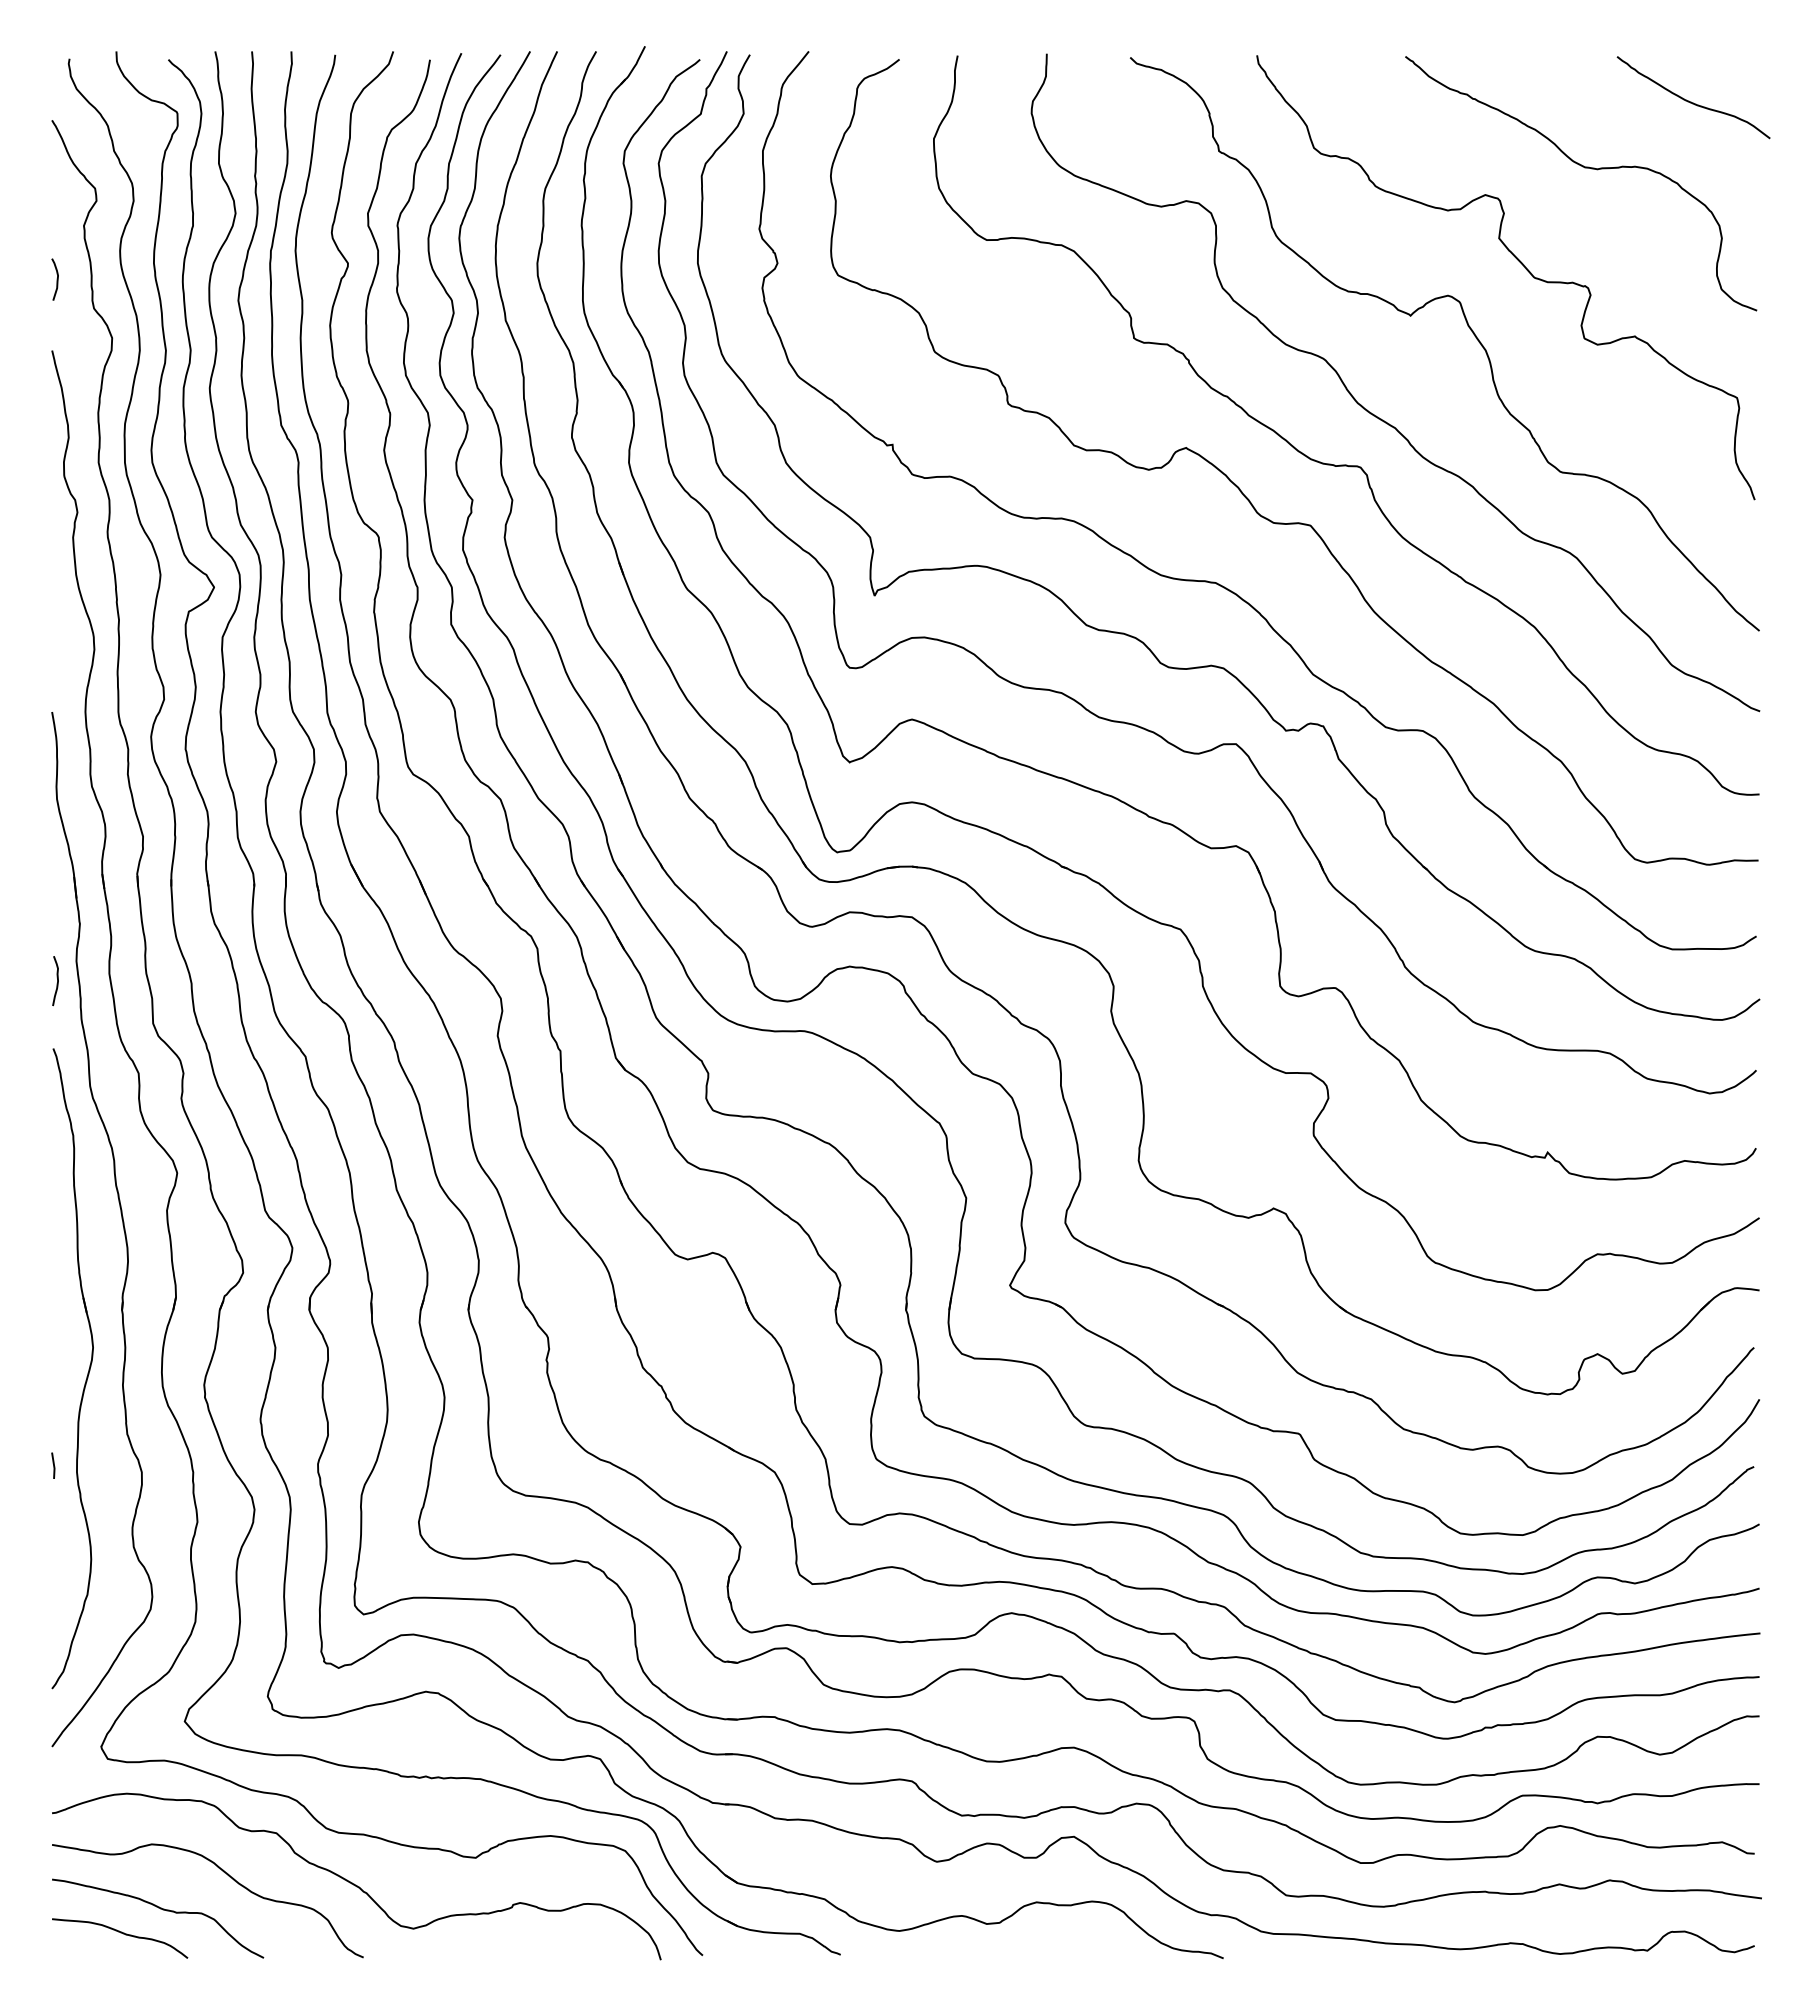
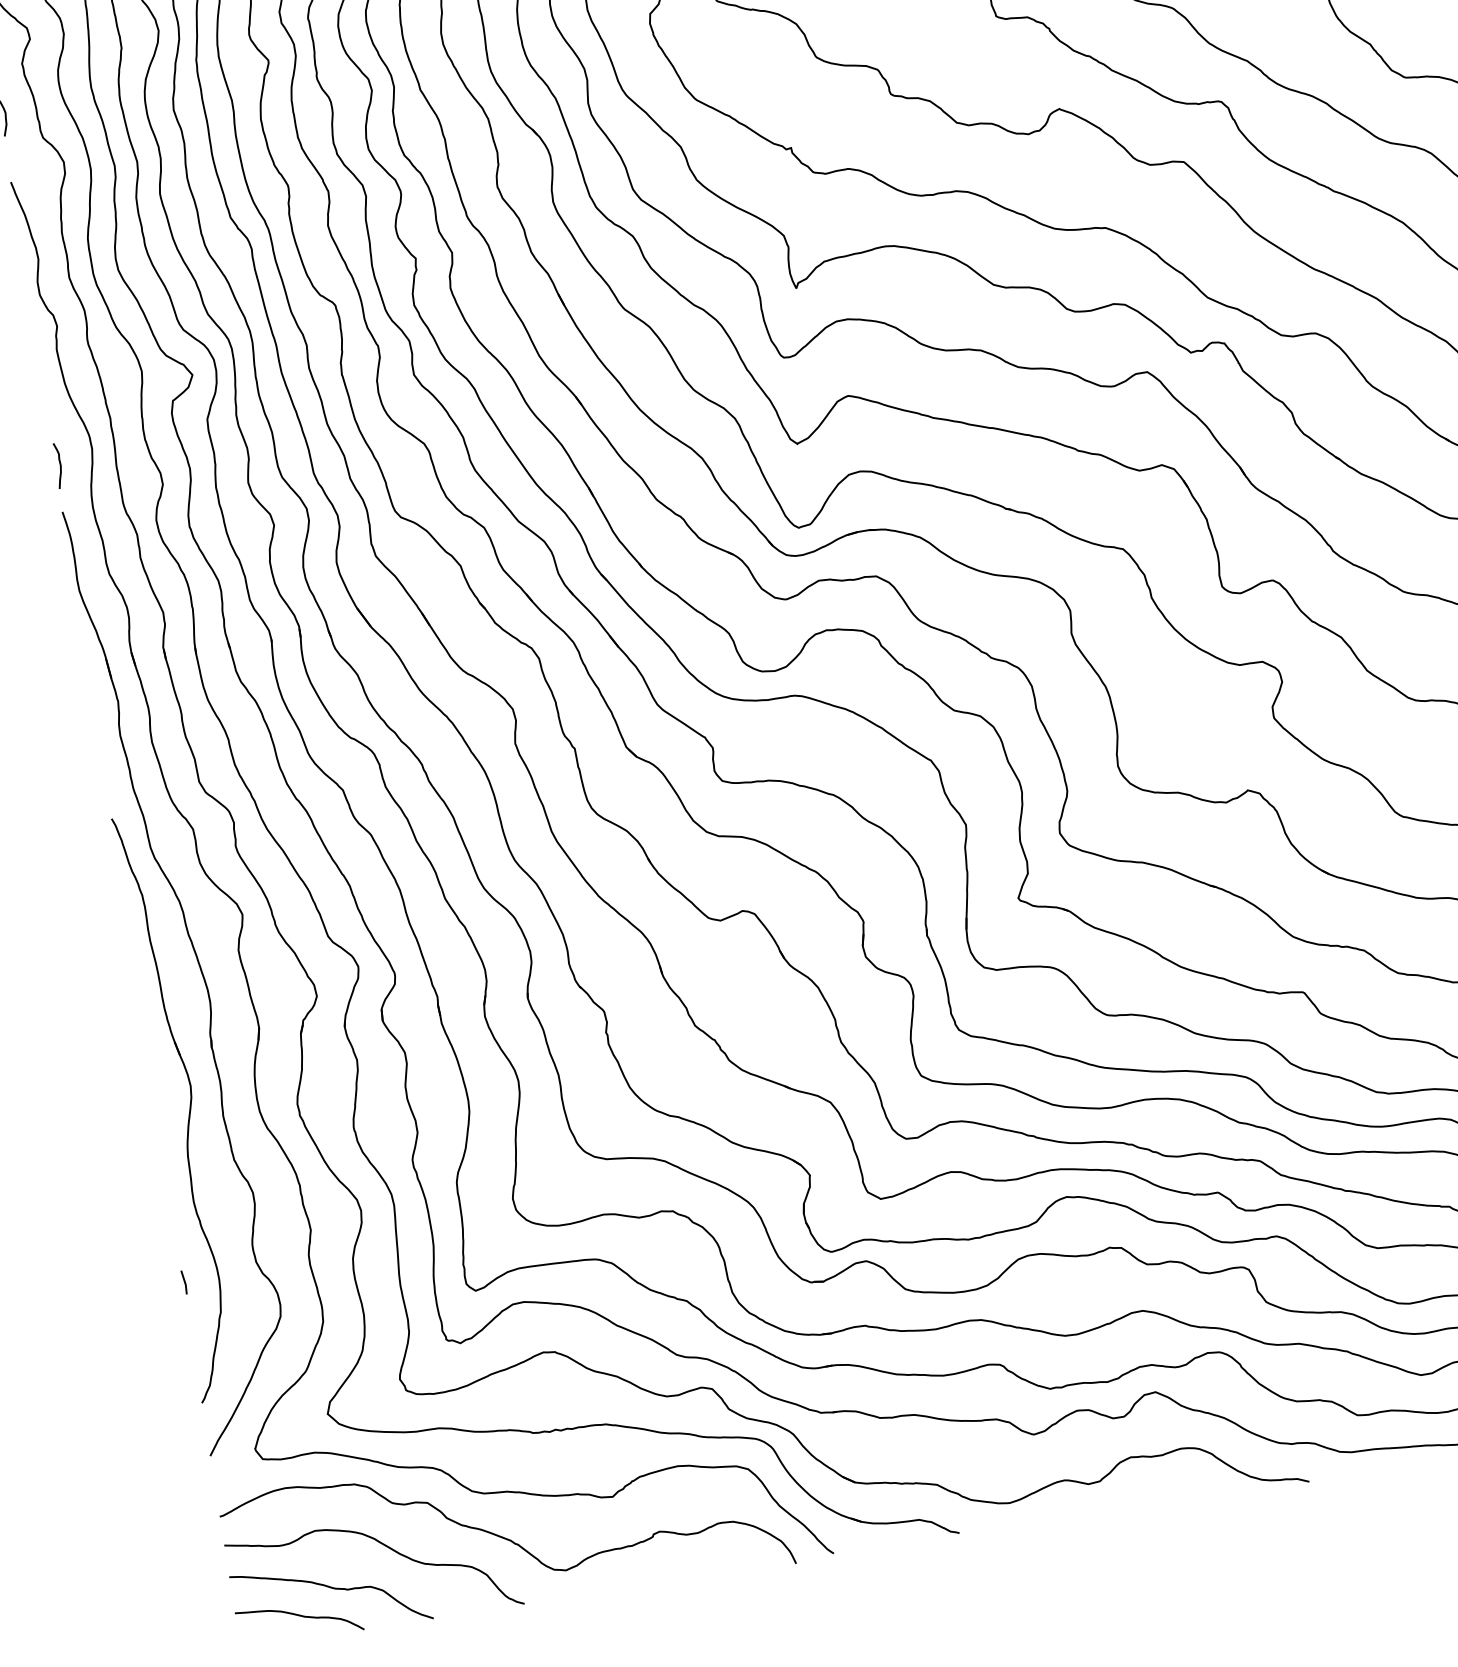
curve: (57, 981) -> (60, 466), moved
line: (53, 1465) -> (184, 1282), moved

